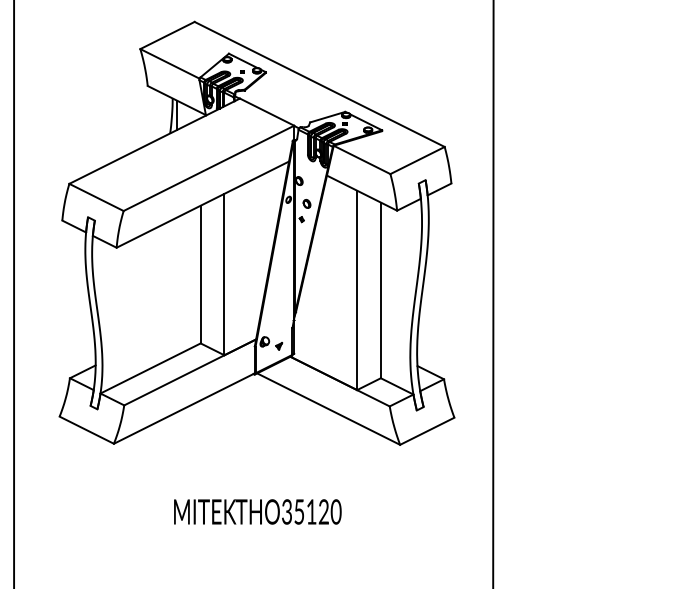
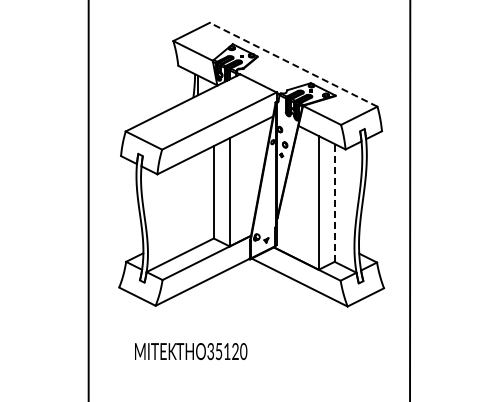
line: (319, 84) -> (293, 64), solid -> dashed
line: (380, 289) -> (334, 202), solid -> dashed
text: (258, 511) -> (191, 351), moved

